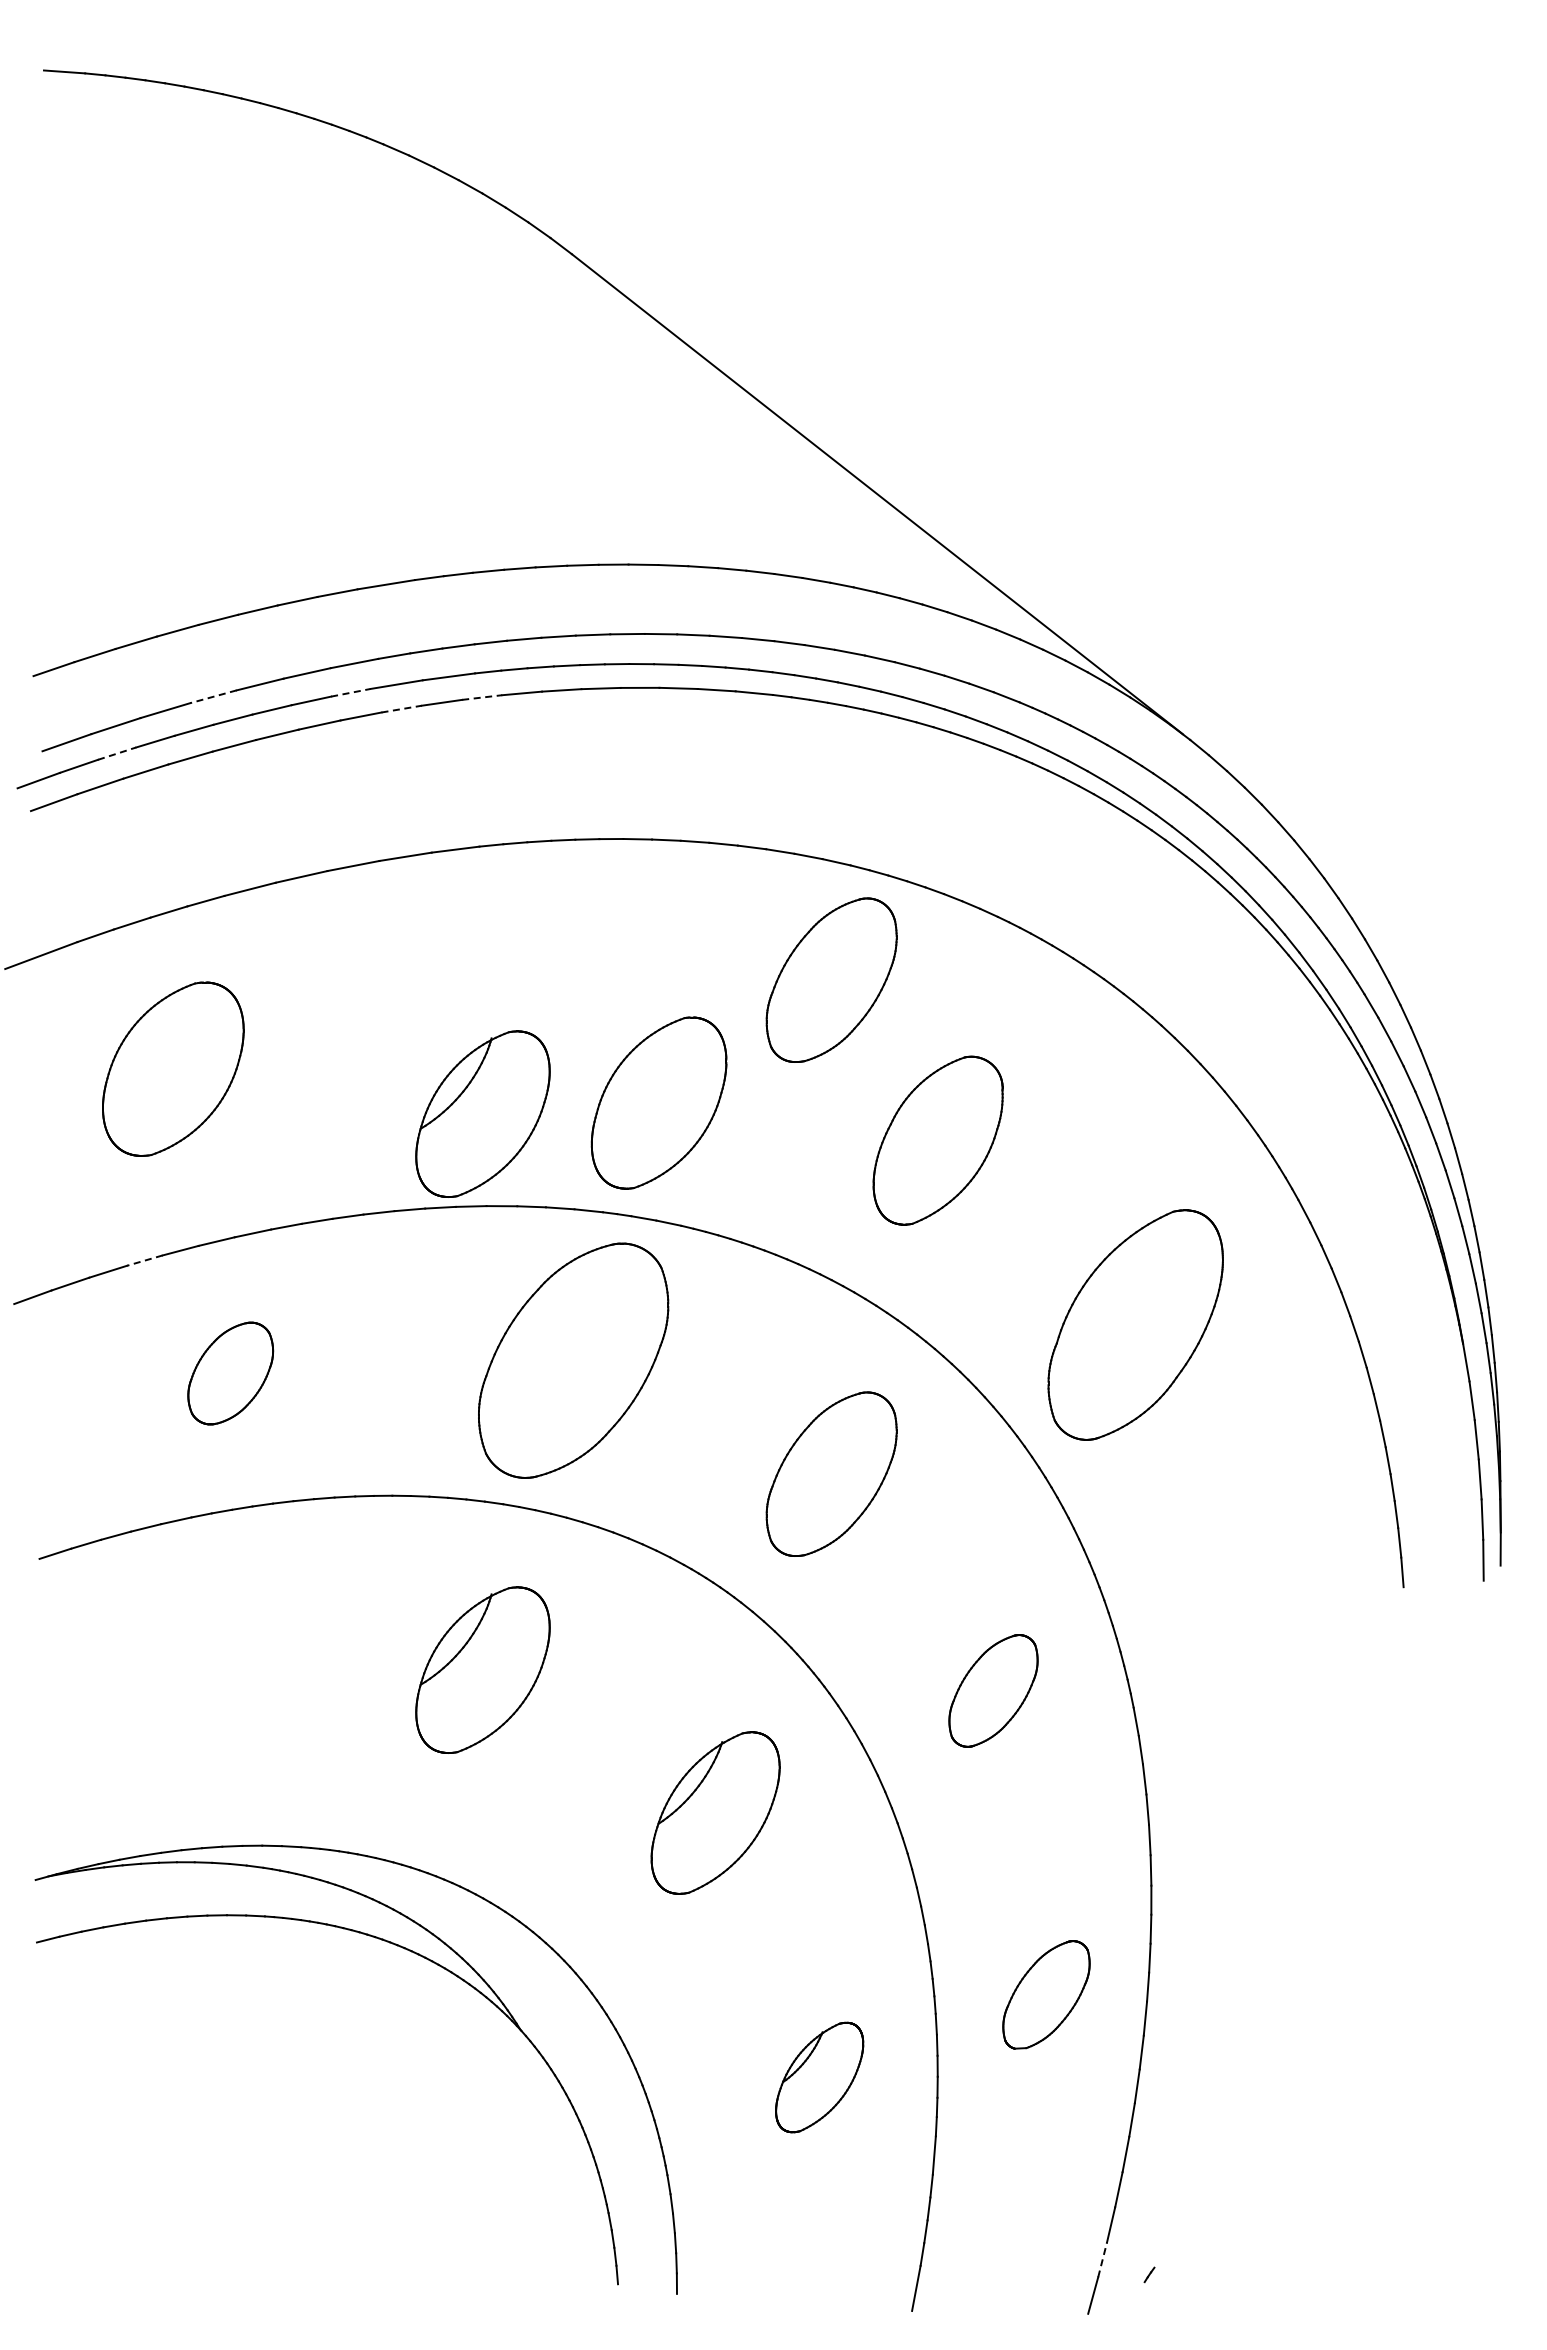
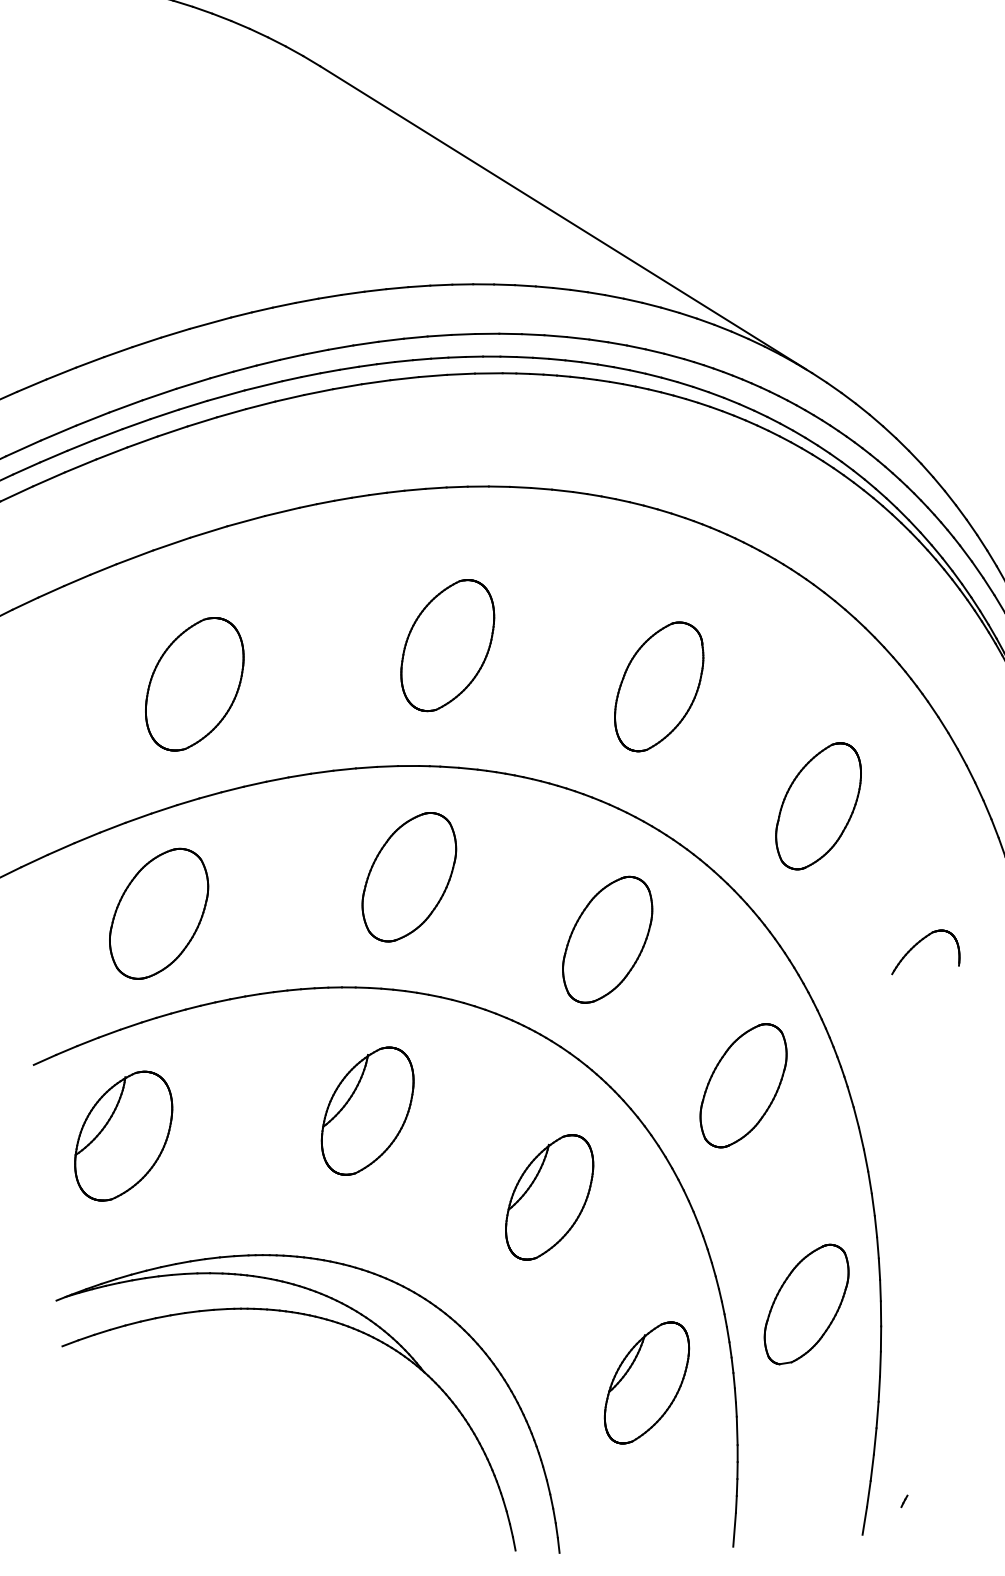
line: (351, 692) -> (193, 405), dashed -> solid
line: (213, 696) -> (92, 418), dashed -> solid
line: (482, 697) -> (289, 398), dashed -> solid
line: (401, 709) -> (231, 413), dashed -> solid
line: (117, 753) -> (26, 468), dashed -> solid
part: (831, 979) -> (568, 577), removed
part: (173, 1068) -> (194, 683), moved
part: (658, 1102) -> (447, 645), moved
part: (482, 1113) -> (323, 703), removed
line: (144, 1260) -> (86, 837), dashed -> solid
part: (1135, 1325) -> (818, 806), size x0.71
part: (572, 1360) -> (408, 877), size x0.71
part: (230, 1373) -> (159, 913), size x1.67
part: (1249, 1525) -> (918, 944), added
part: (150, 1668) -> (123, 1136), added
part: (993, 1690) -> (743, 1085), size x1.43
part: (1046, 1994) -> (806, 1304), size x1.43
part: (819, 2077) -> (646, 1382), size x1.43
line: (1102, 2259) -> (868, 1493), dashed -> solid

